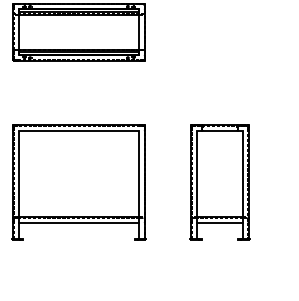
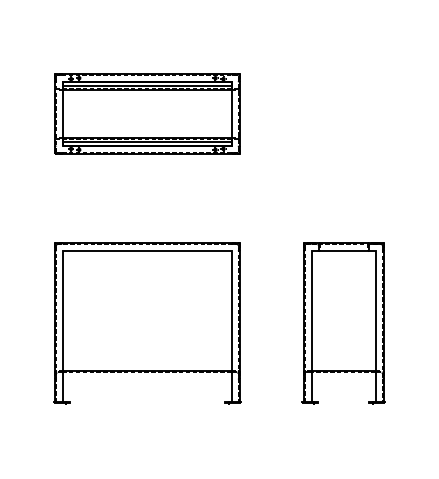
line: (79, 222) -> (147, 379), removed
line: (219, 222) -> (343, 379), removed

